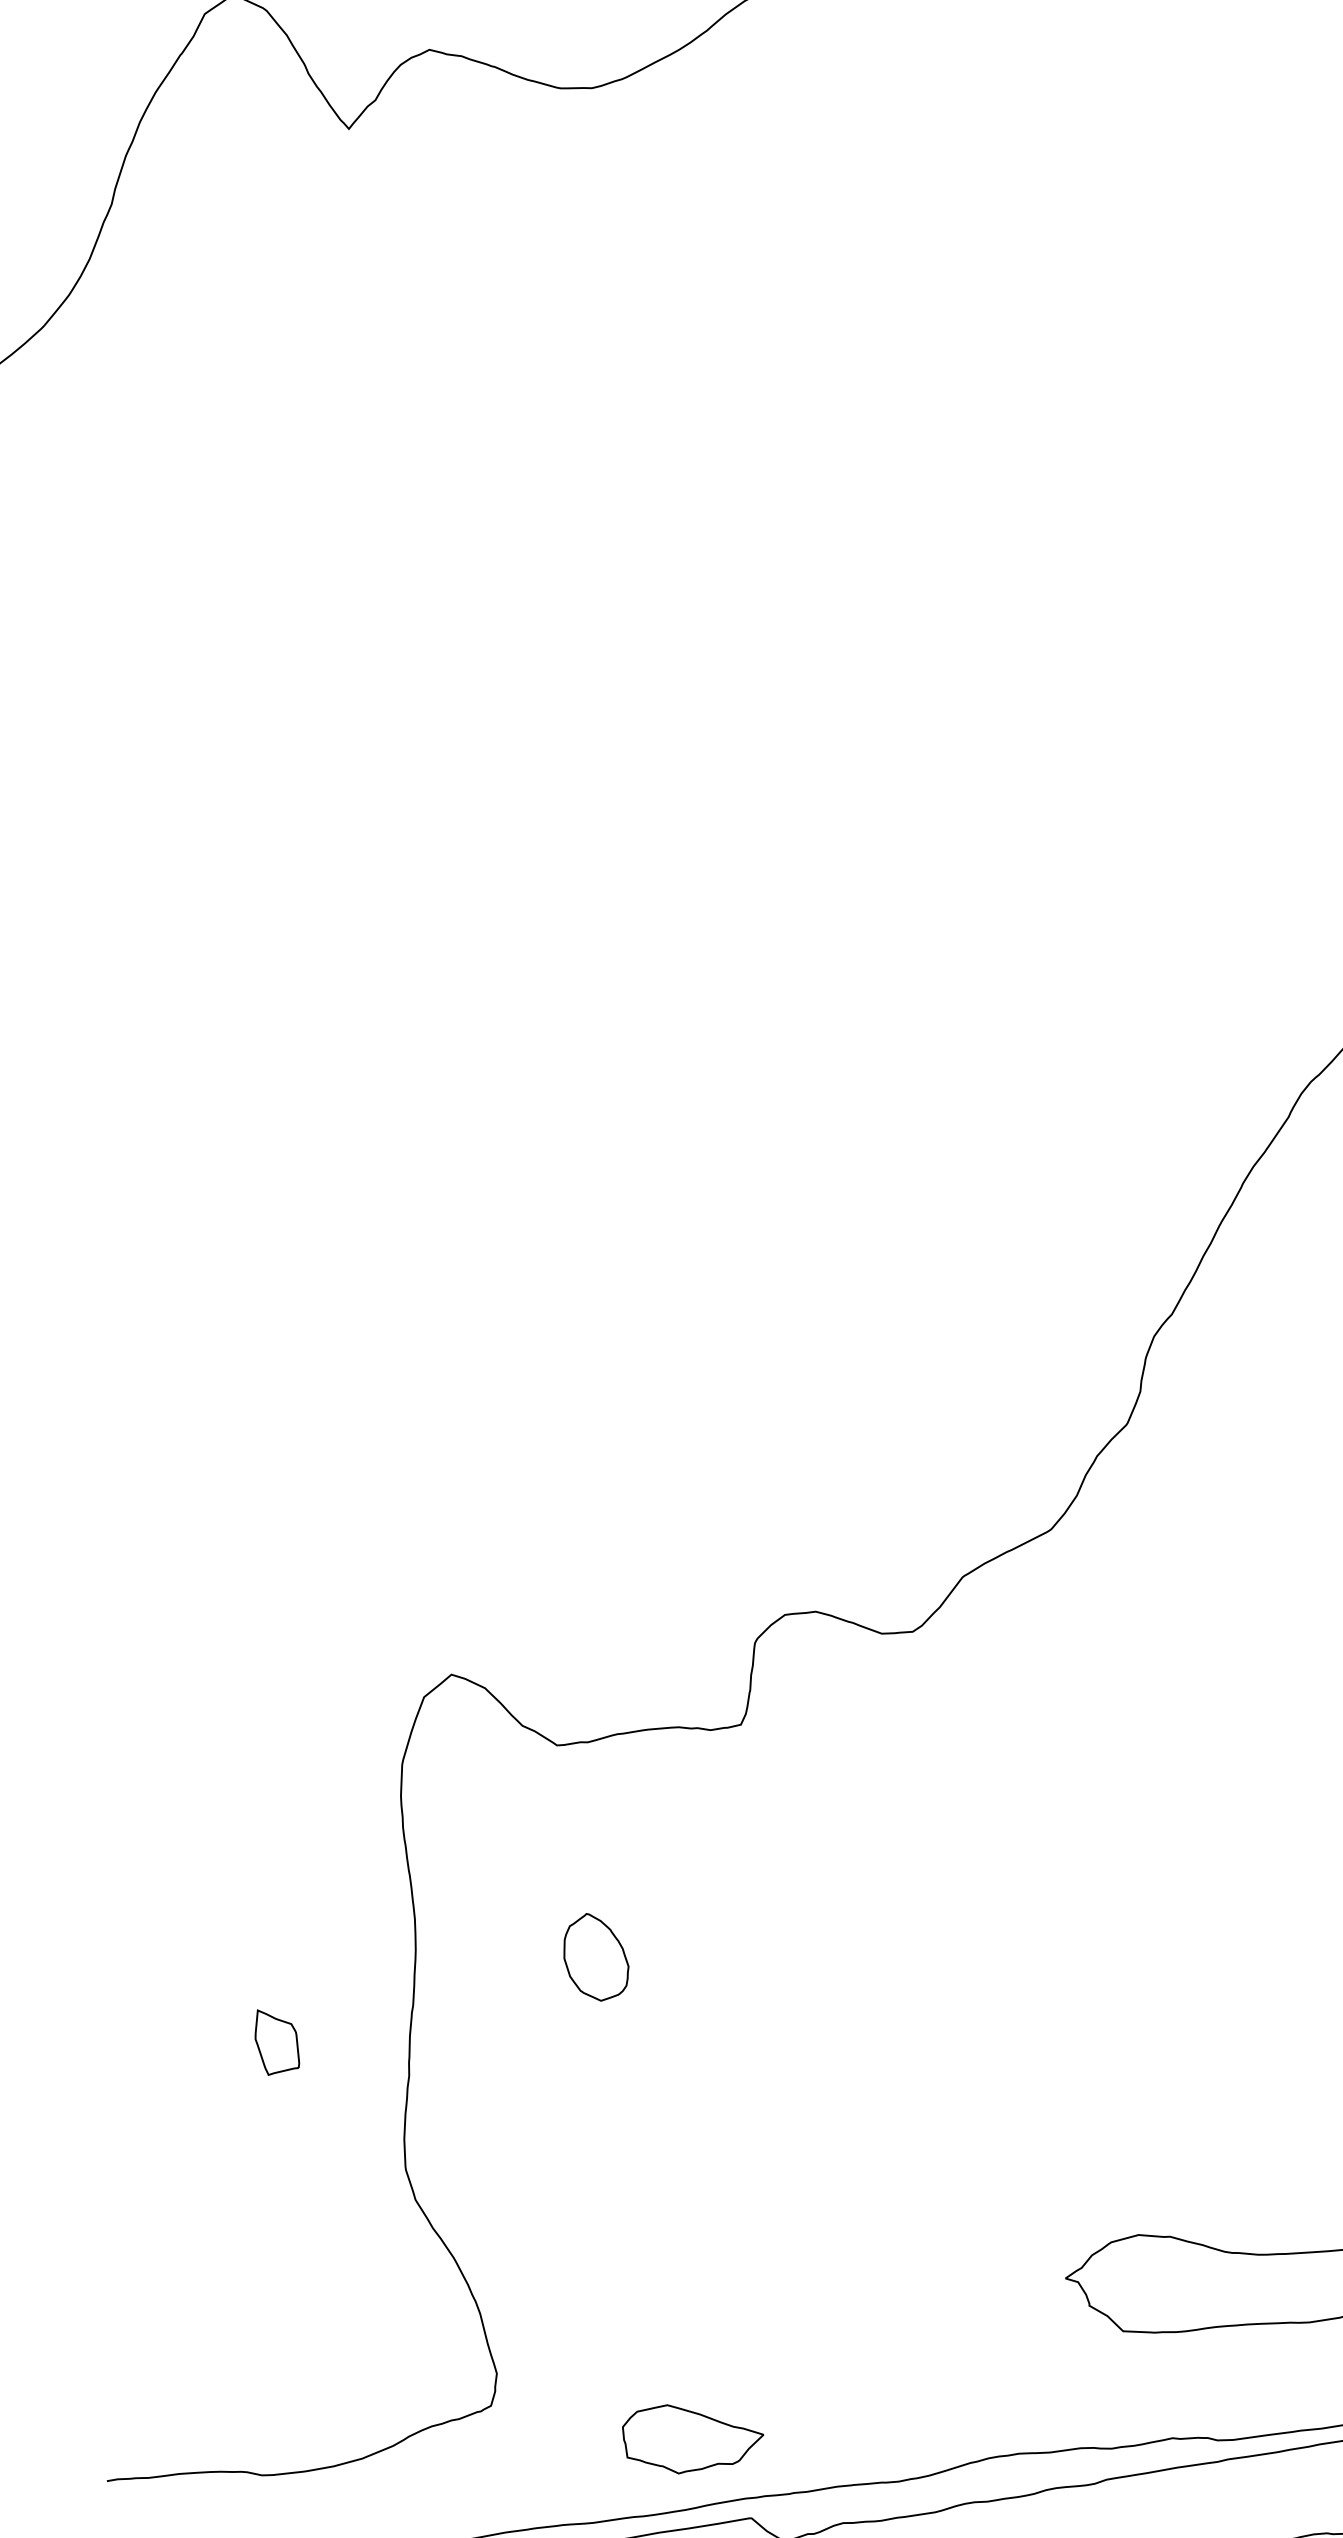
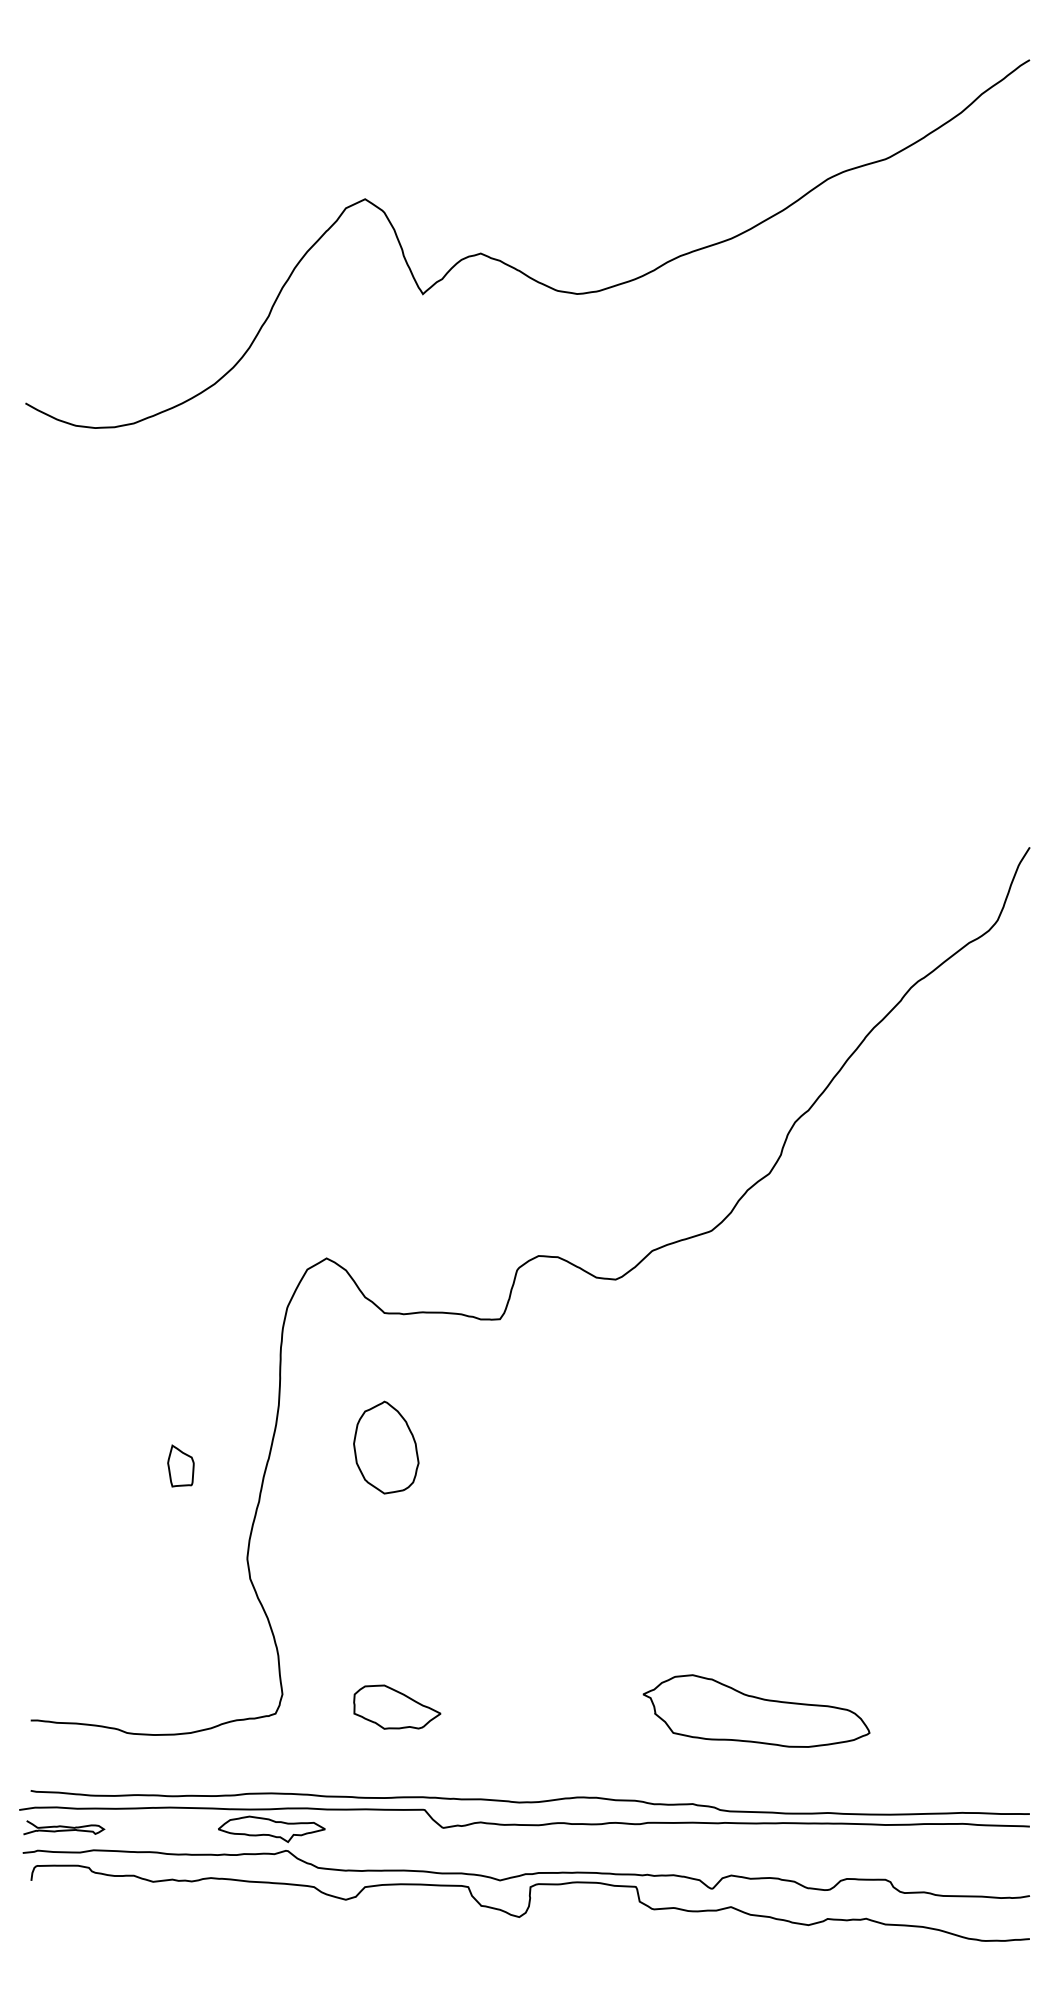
part: (595, 1956) -> (386, 1447), size x1.67
part: (693, 2434) -> (397, 1706), moved

